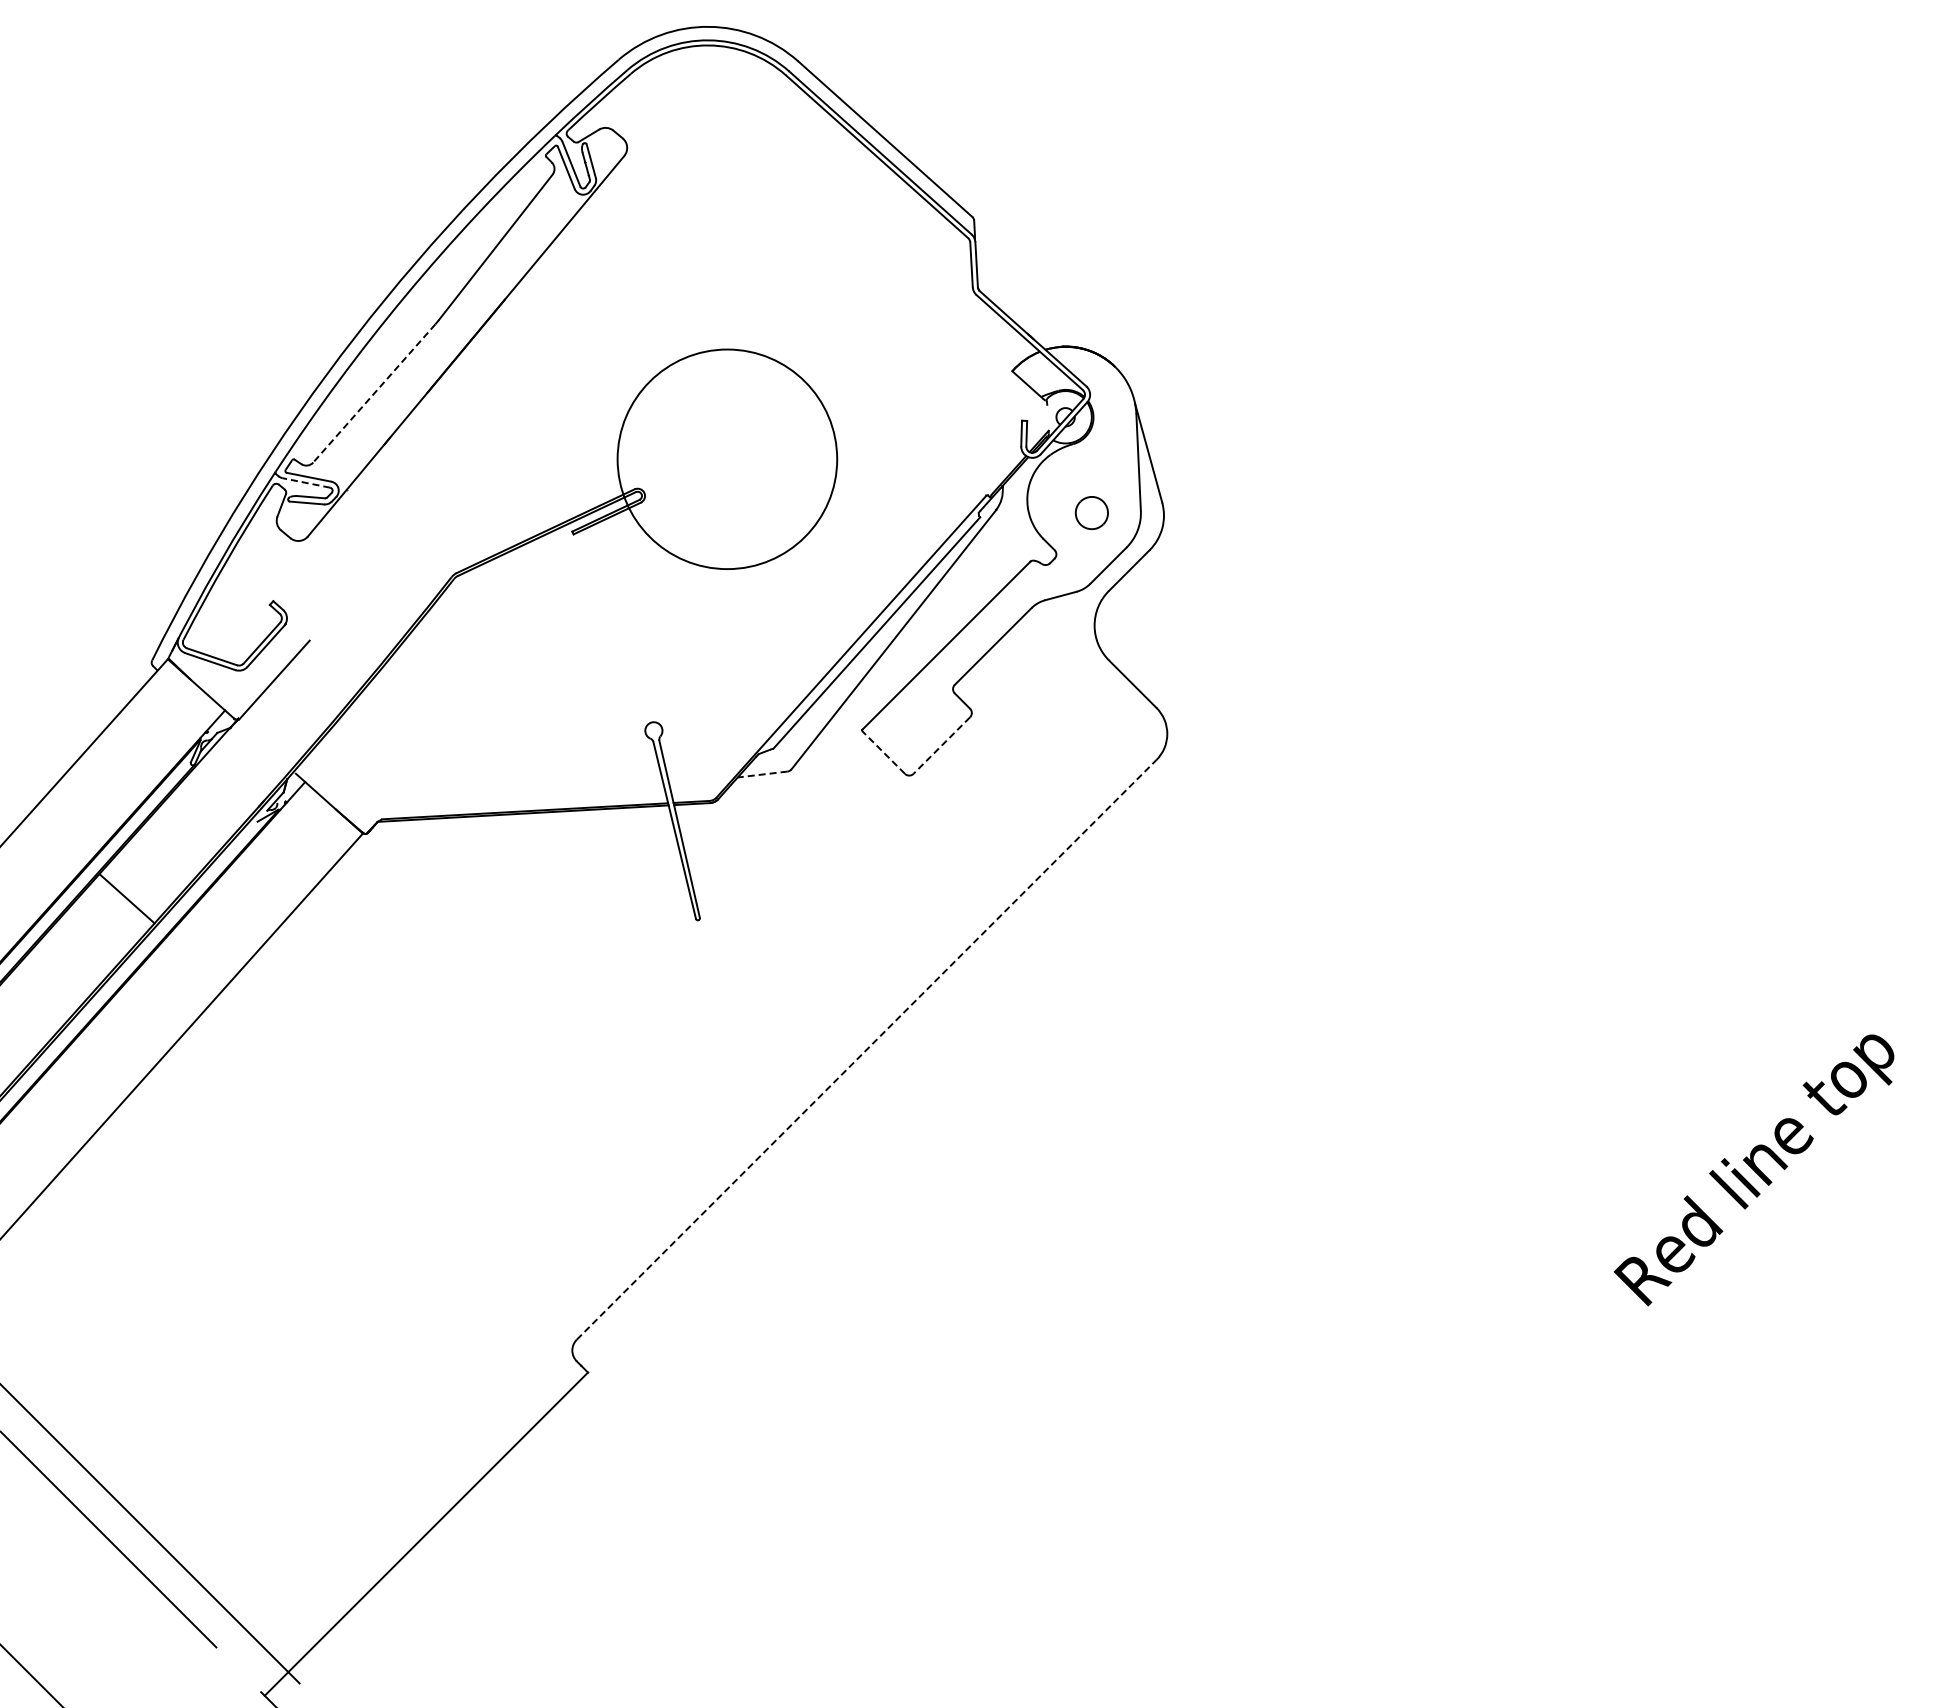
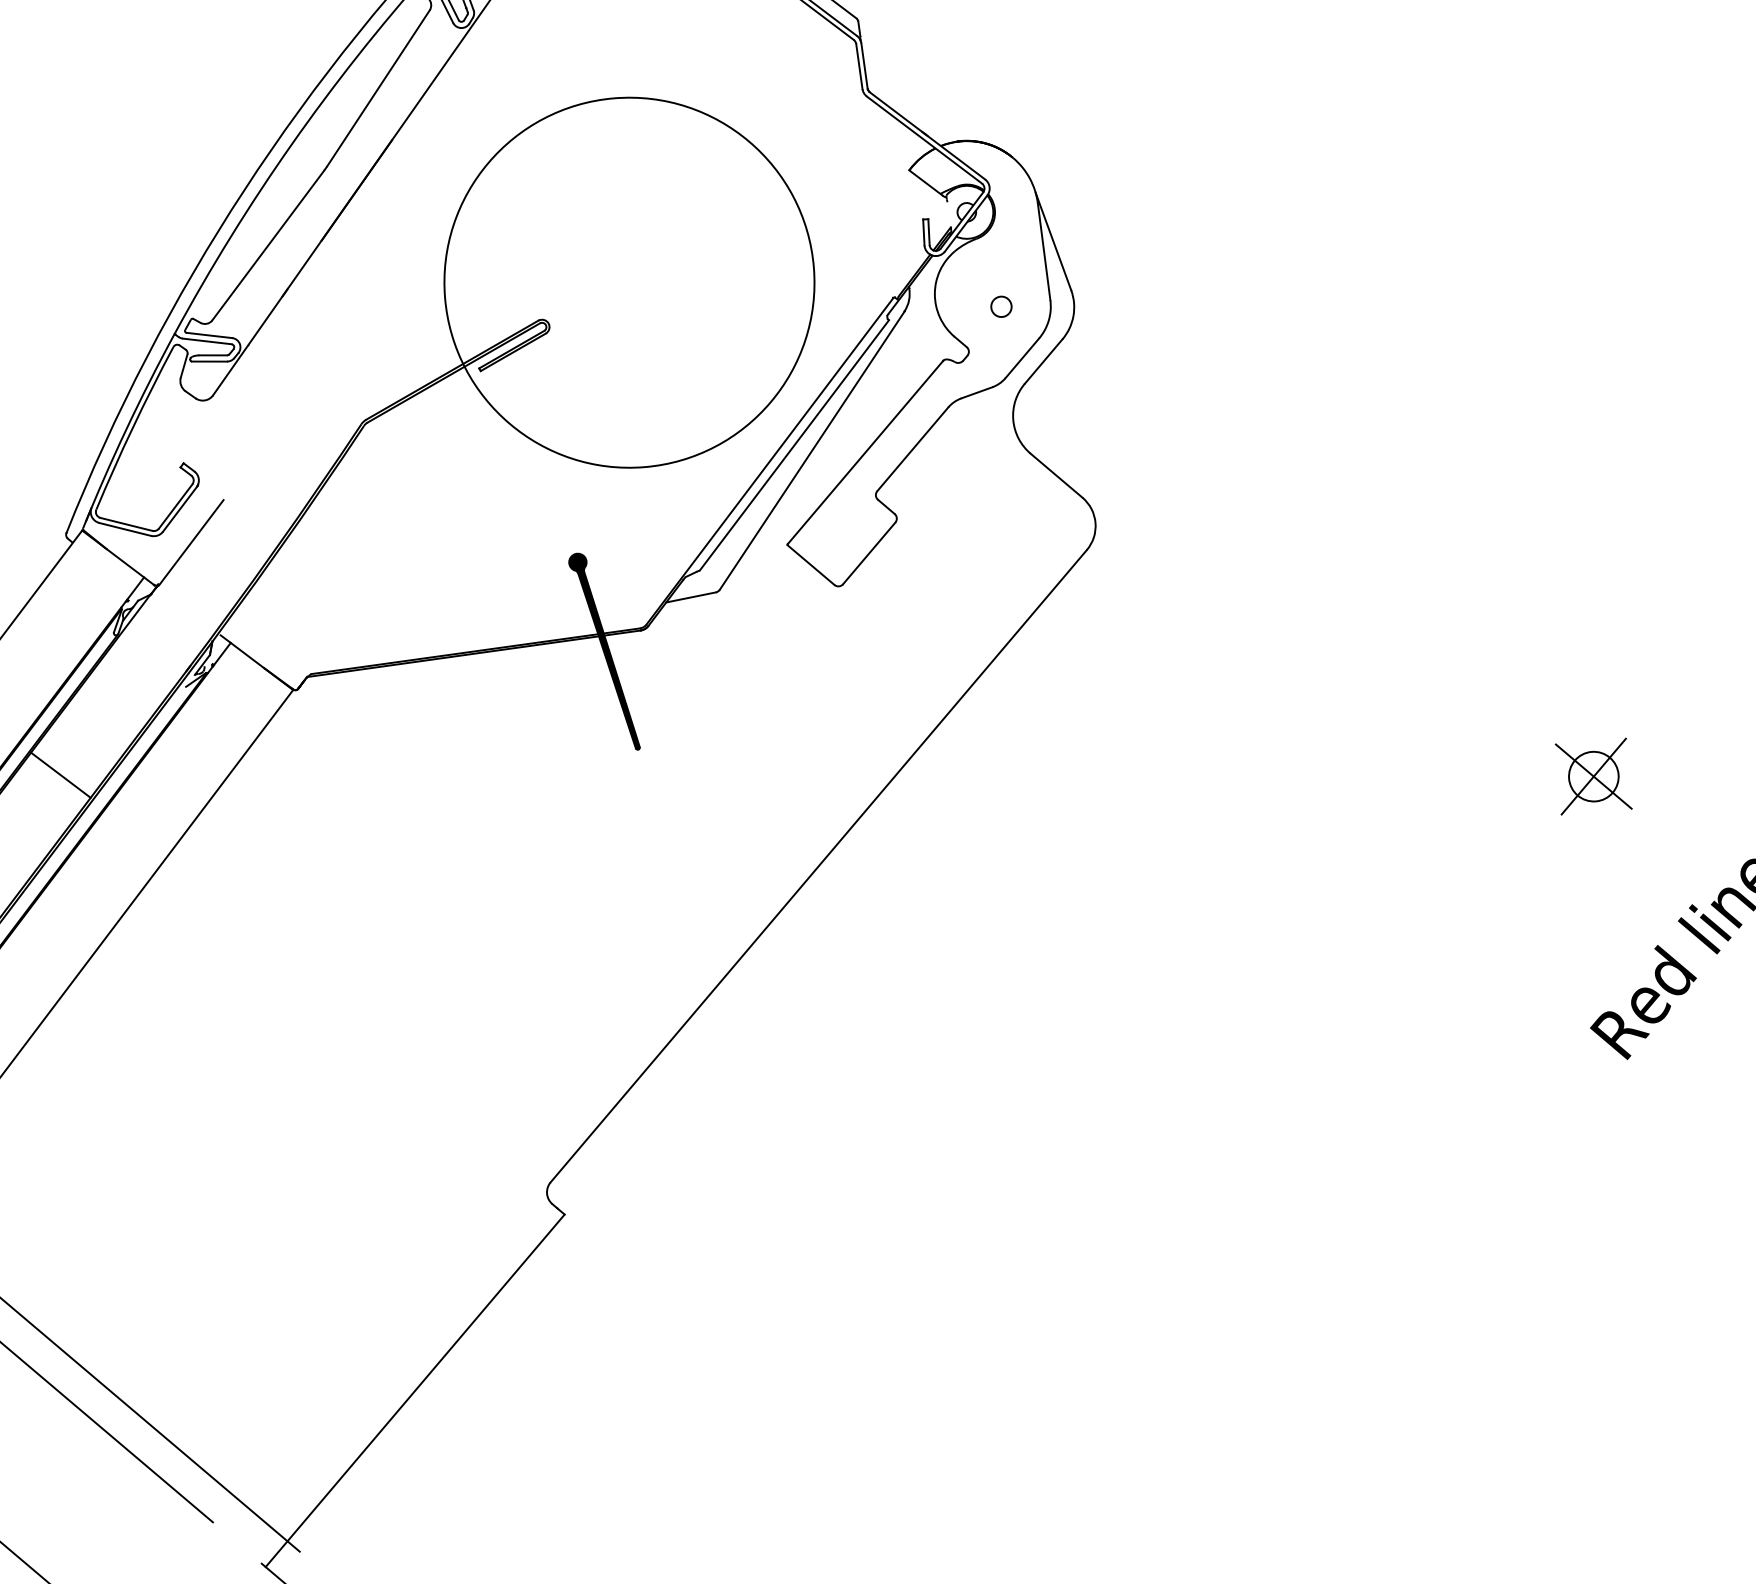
line: (374, 393) -> (268, 245), dashed -> solid
circle: (727, 459) -> (629, 282), size x1.67
line: (305, 482) -> (206, 341), dashed -> solid
part: (1092, 513) -> (1001, 307), size x0.62
line: (941, 745) -> (868, 553), dashed -> solid
line: (883, 752) -> (811, 565), dashed -> solid
line: (762, 774) -> (690, 597), dashed -> solid
fill: (672, 821) -> (604, 652), added
part: (1637, 1024) -> (1593, 776), added
line: (866, 1049) -> (818, 865), dashed -> solid

